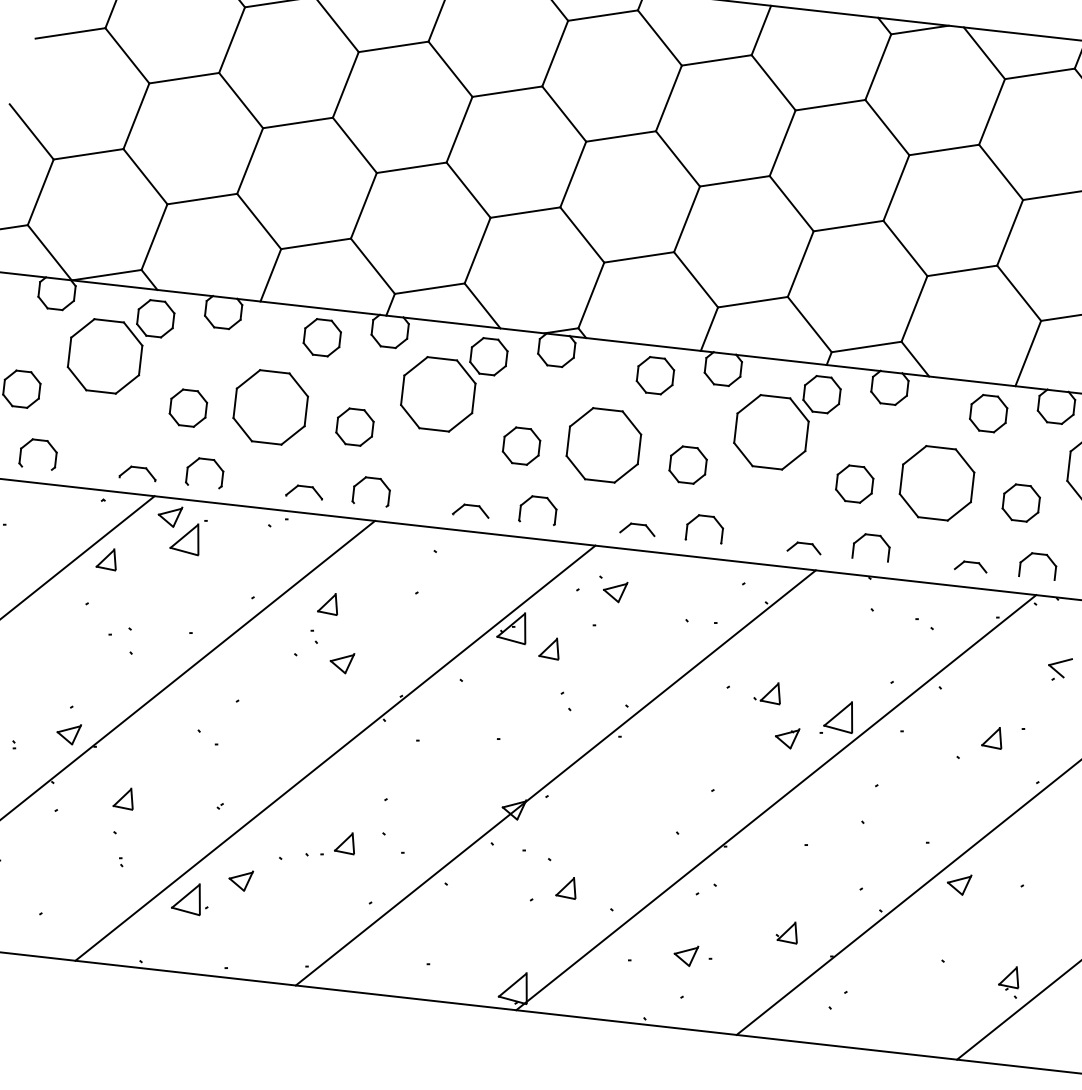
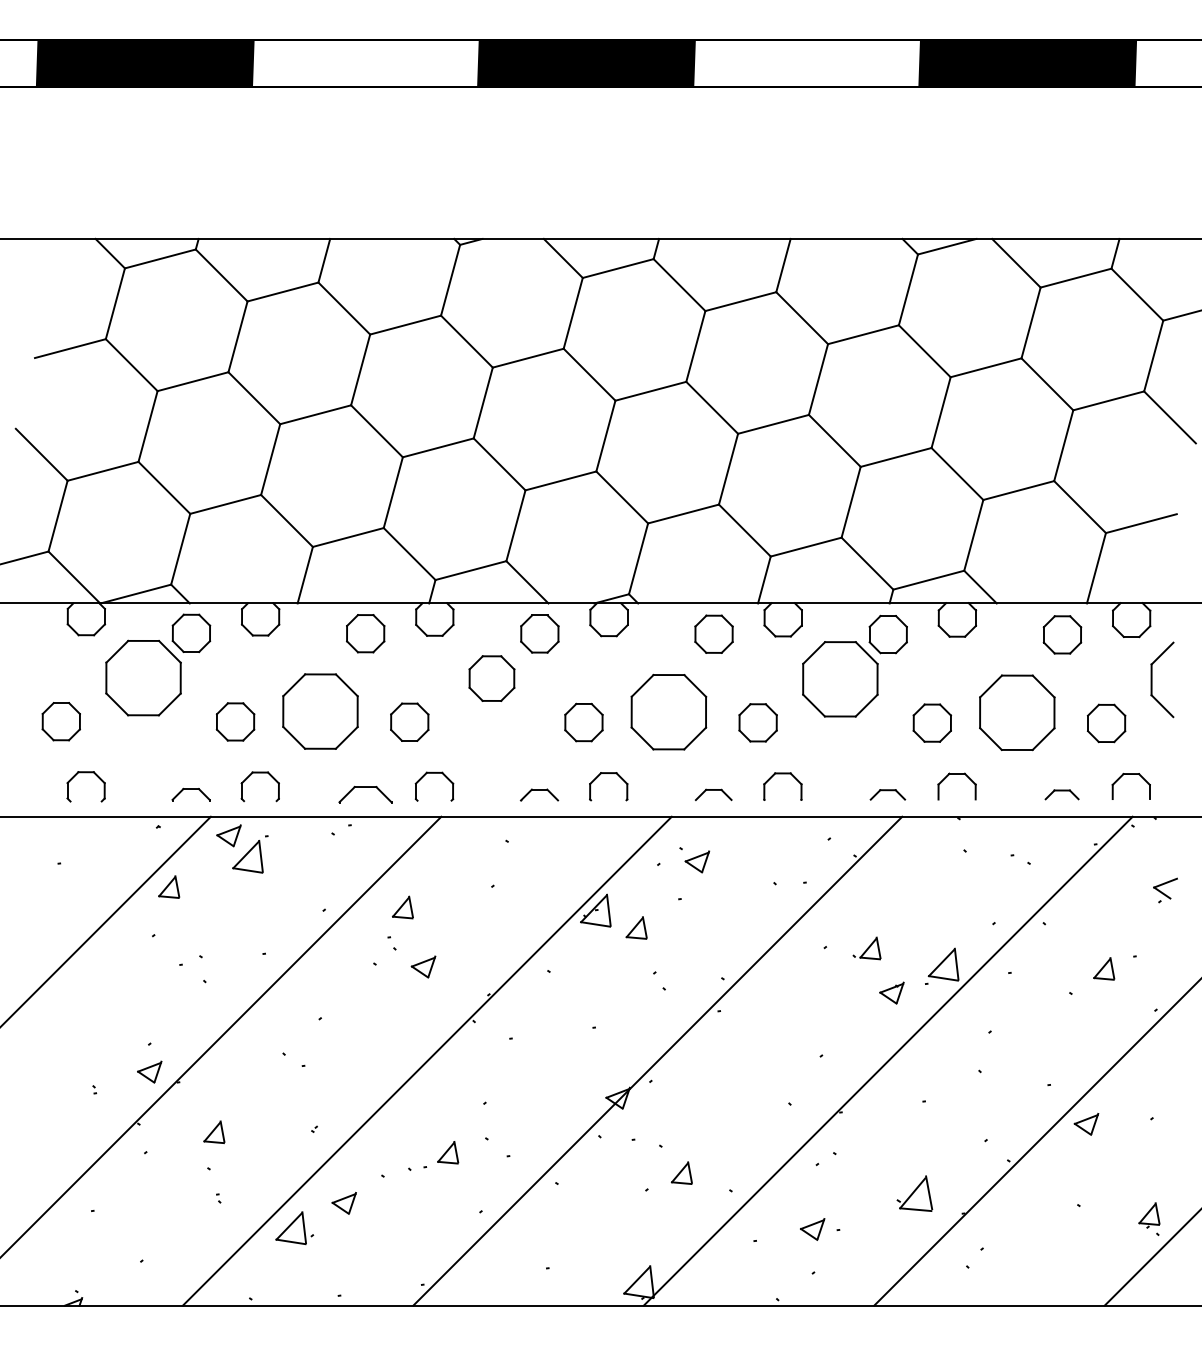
part: (437, 394) -> (491, 678), size x0.6
part: (303, 491) -> (364, 794), size x1.4
part: (787, 932) -> (914, 1193), size x1.6

